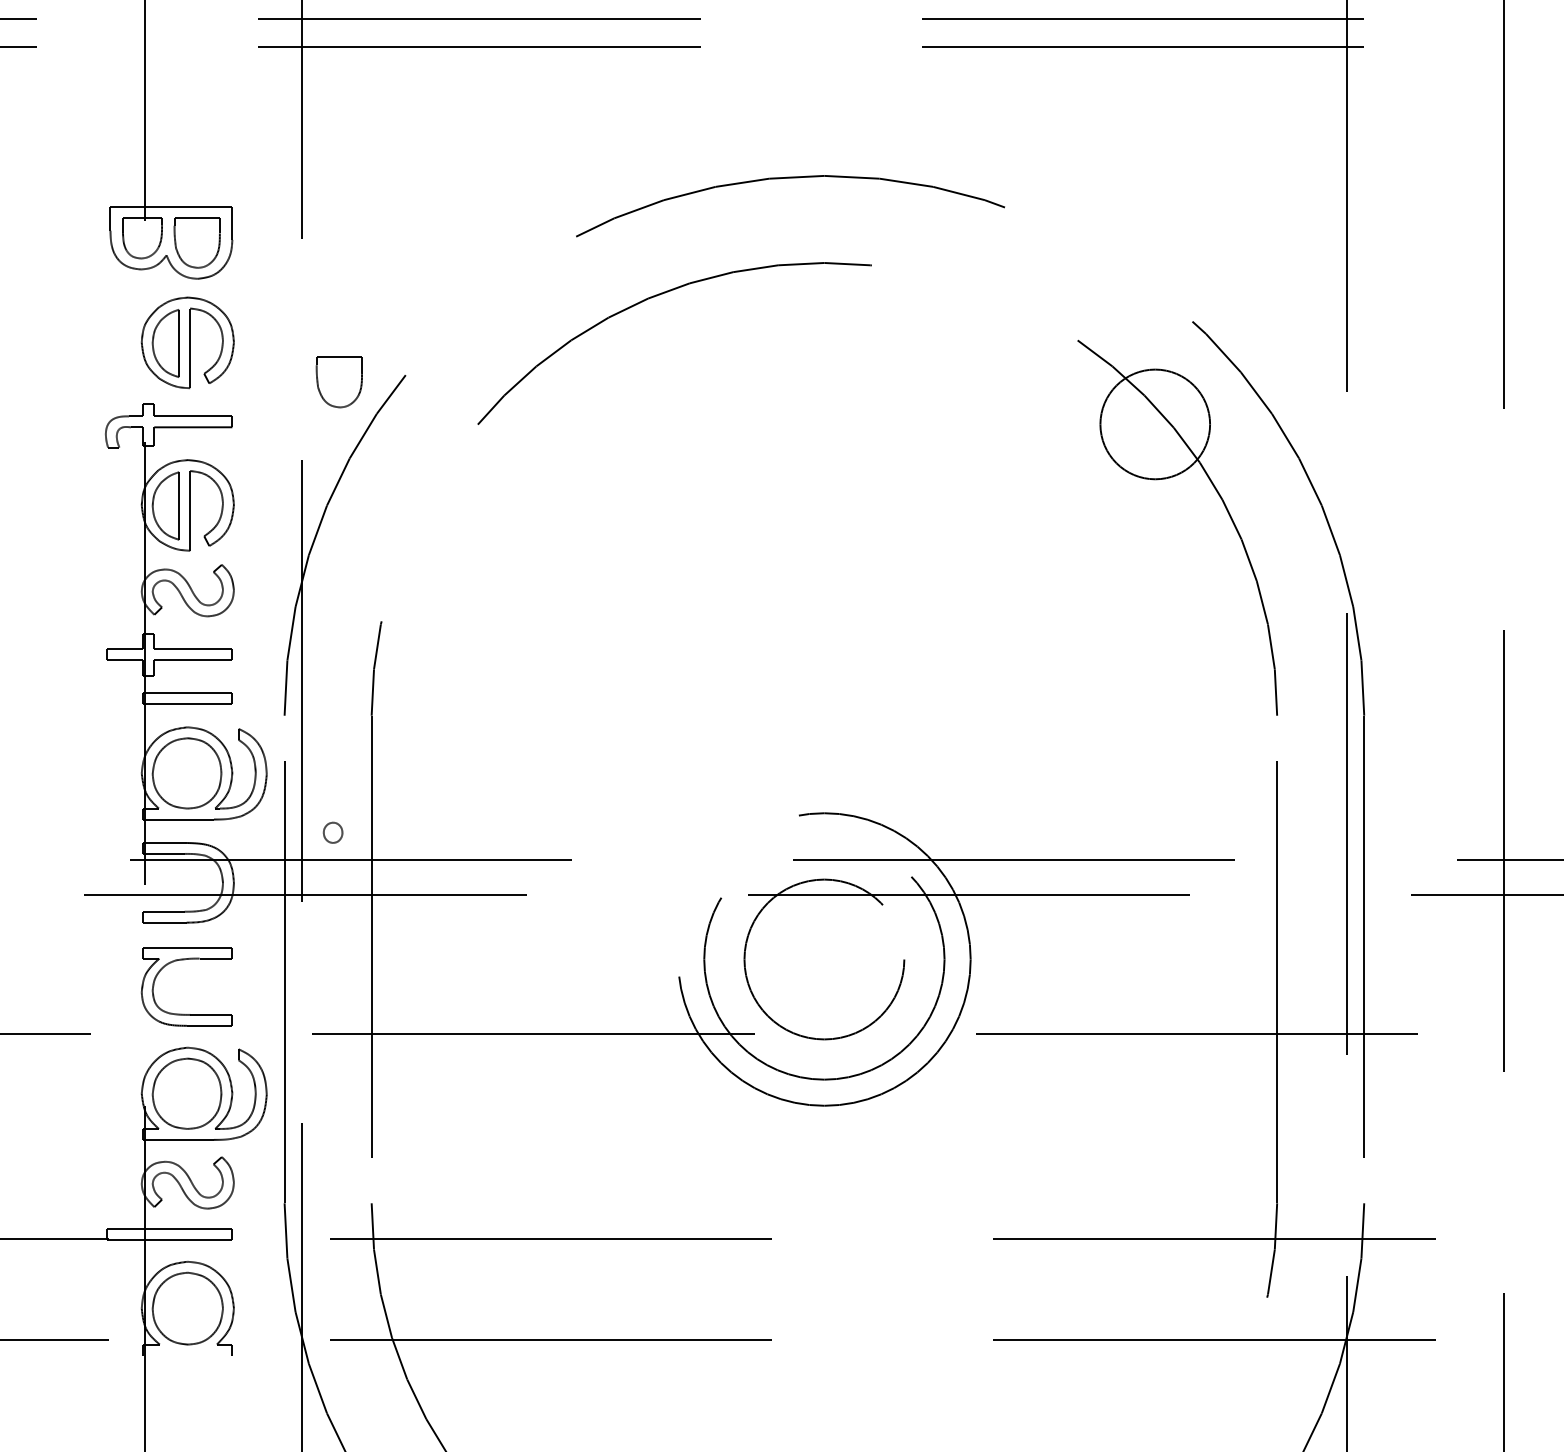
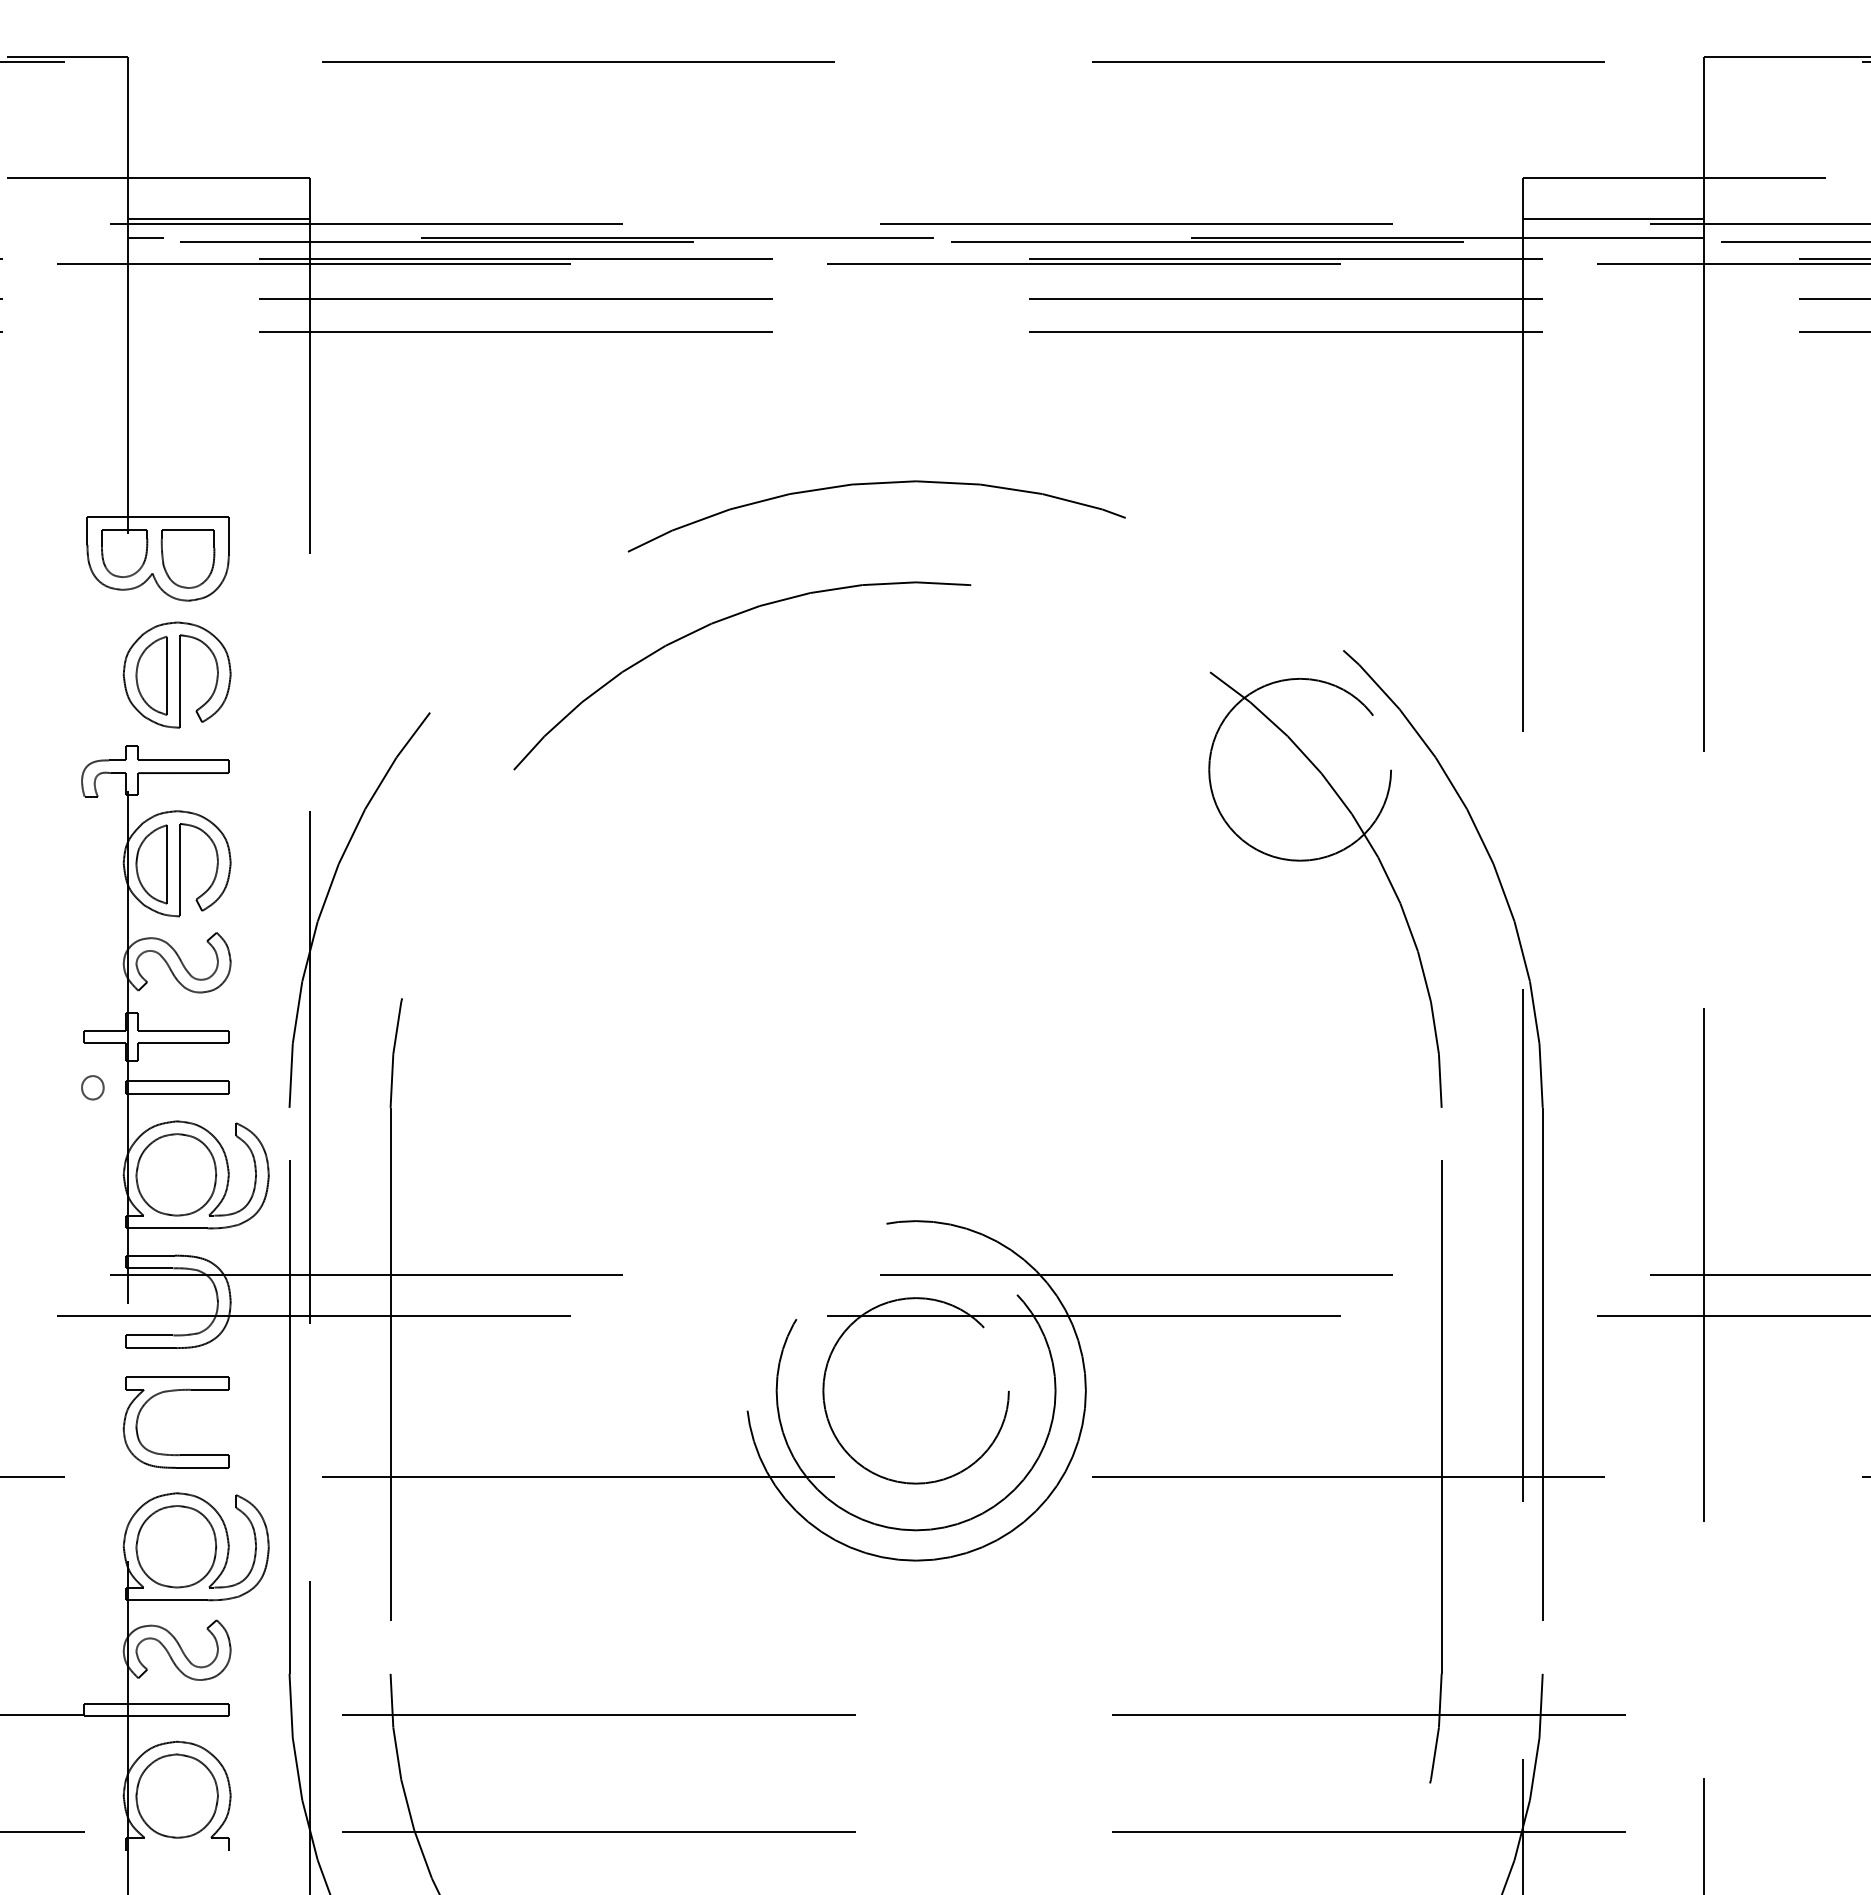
part: (338, 381) -> (352, 720), removed
circle: (1155, 424) -> (1300, 769), size x1.43
part: (332, 832) -> (92, 1087), moved

